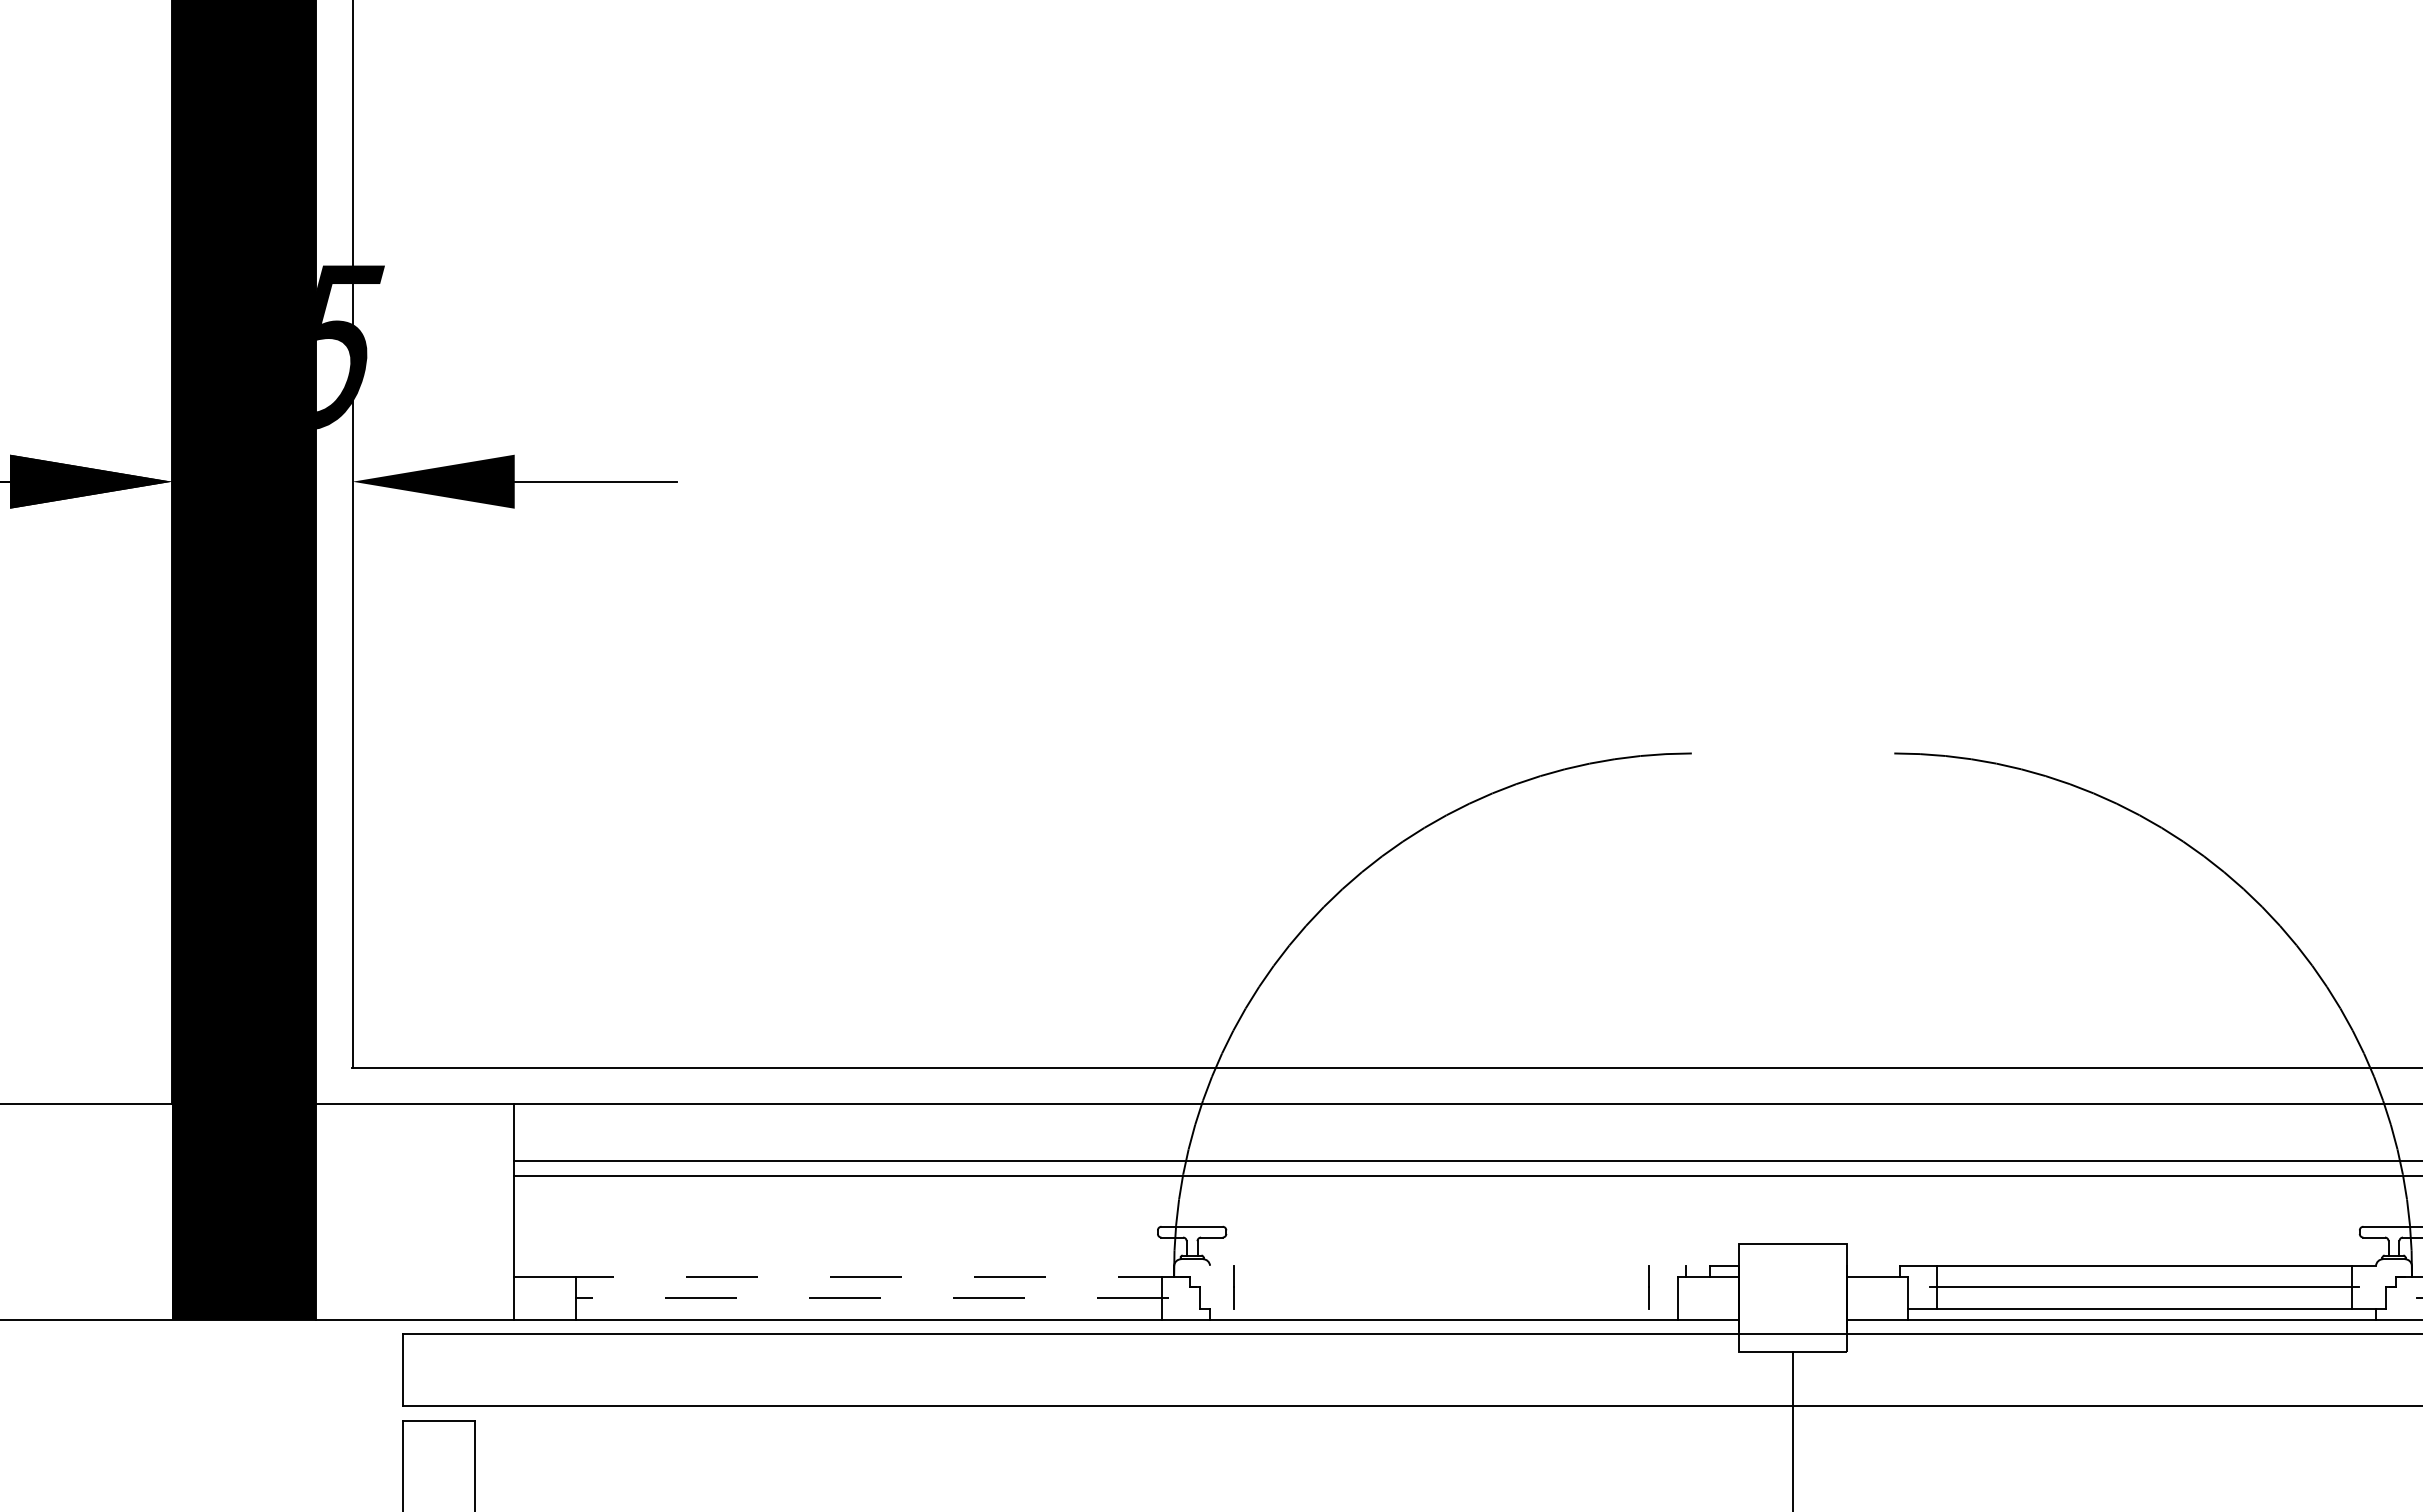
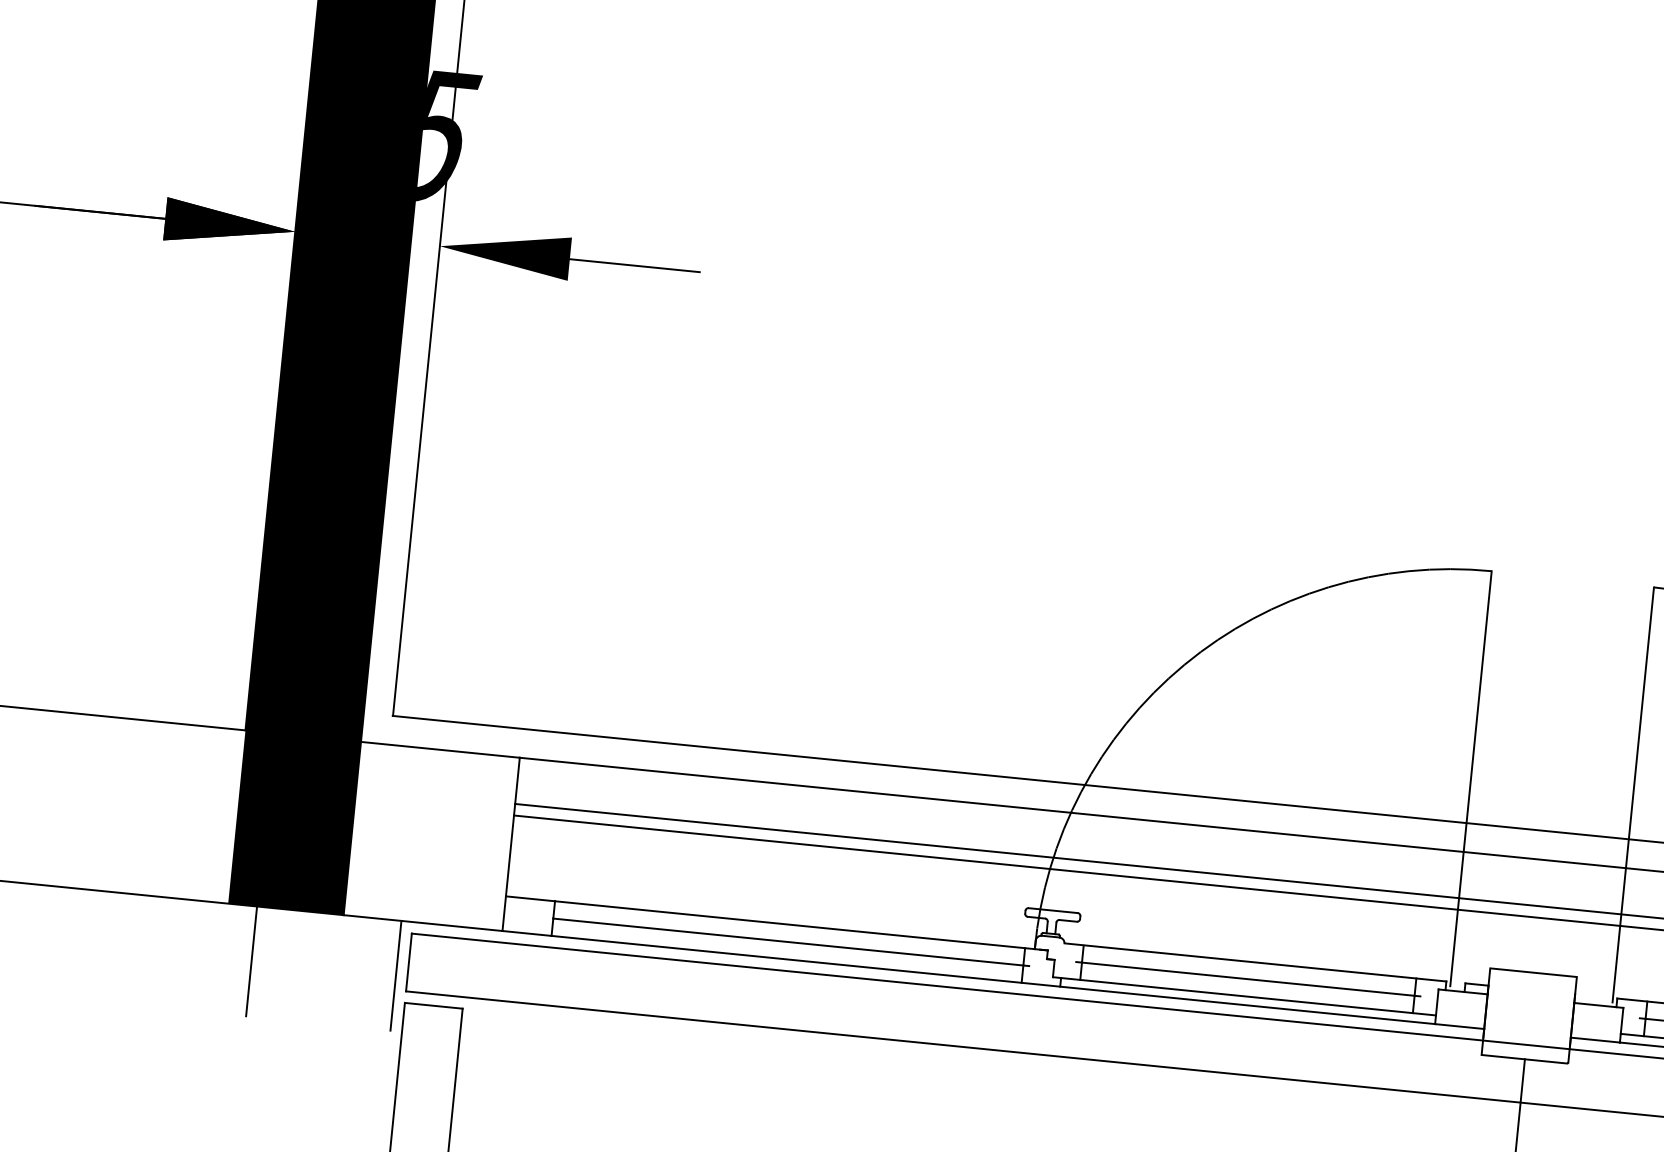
line: (1691, 1012) -> (1470, 778), added
line: (1894, 1012) -> (1633, 795), added
line: (1448, 1265) -> (1255, 962), added
line: (882, 1276) -> (801, 925), dashed -> solid
line: (1441, 1287) -> (1248, 979), added
line: (872, 1298) -> (791, 942), dashed -> solid
line: (1443, 1309) -> (1248, 997), added
line: (208, 1387) -> (251, 960), added
line: (388, 1387) -> (396, 975), added

